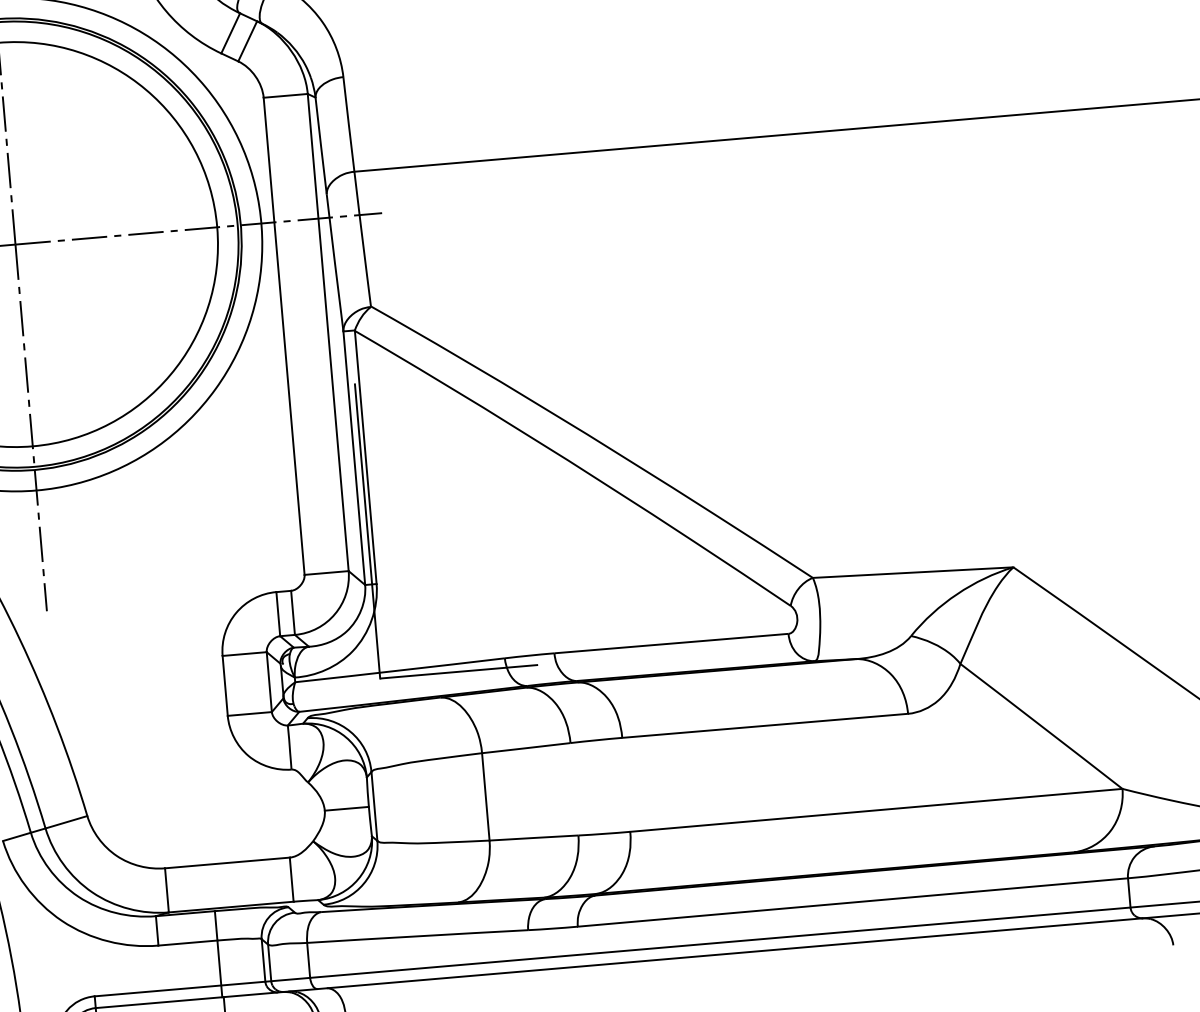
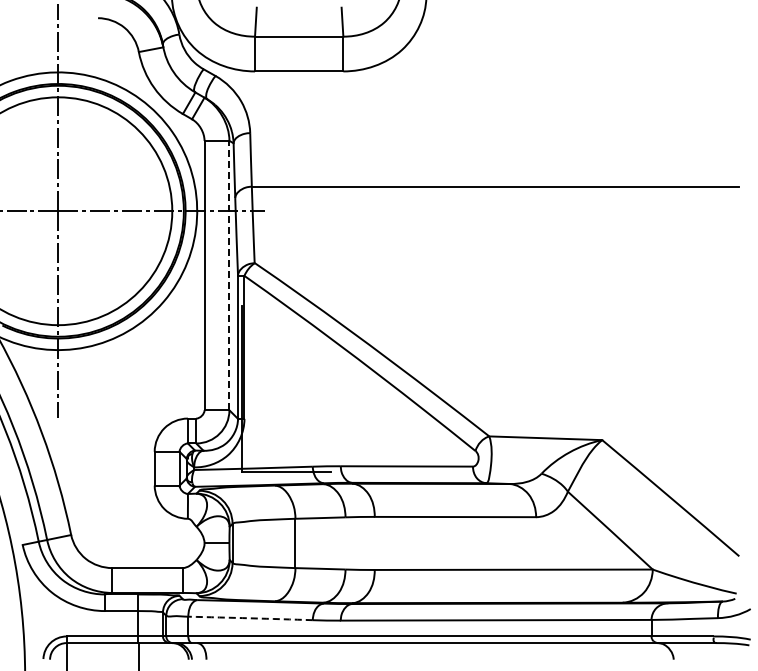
line: (328, 332) -> (229, 275), solid -> dashed
arc: (417, 936) -> (250, 618), solid -> dashed

